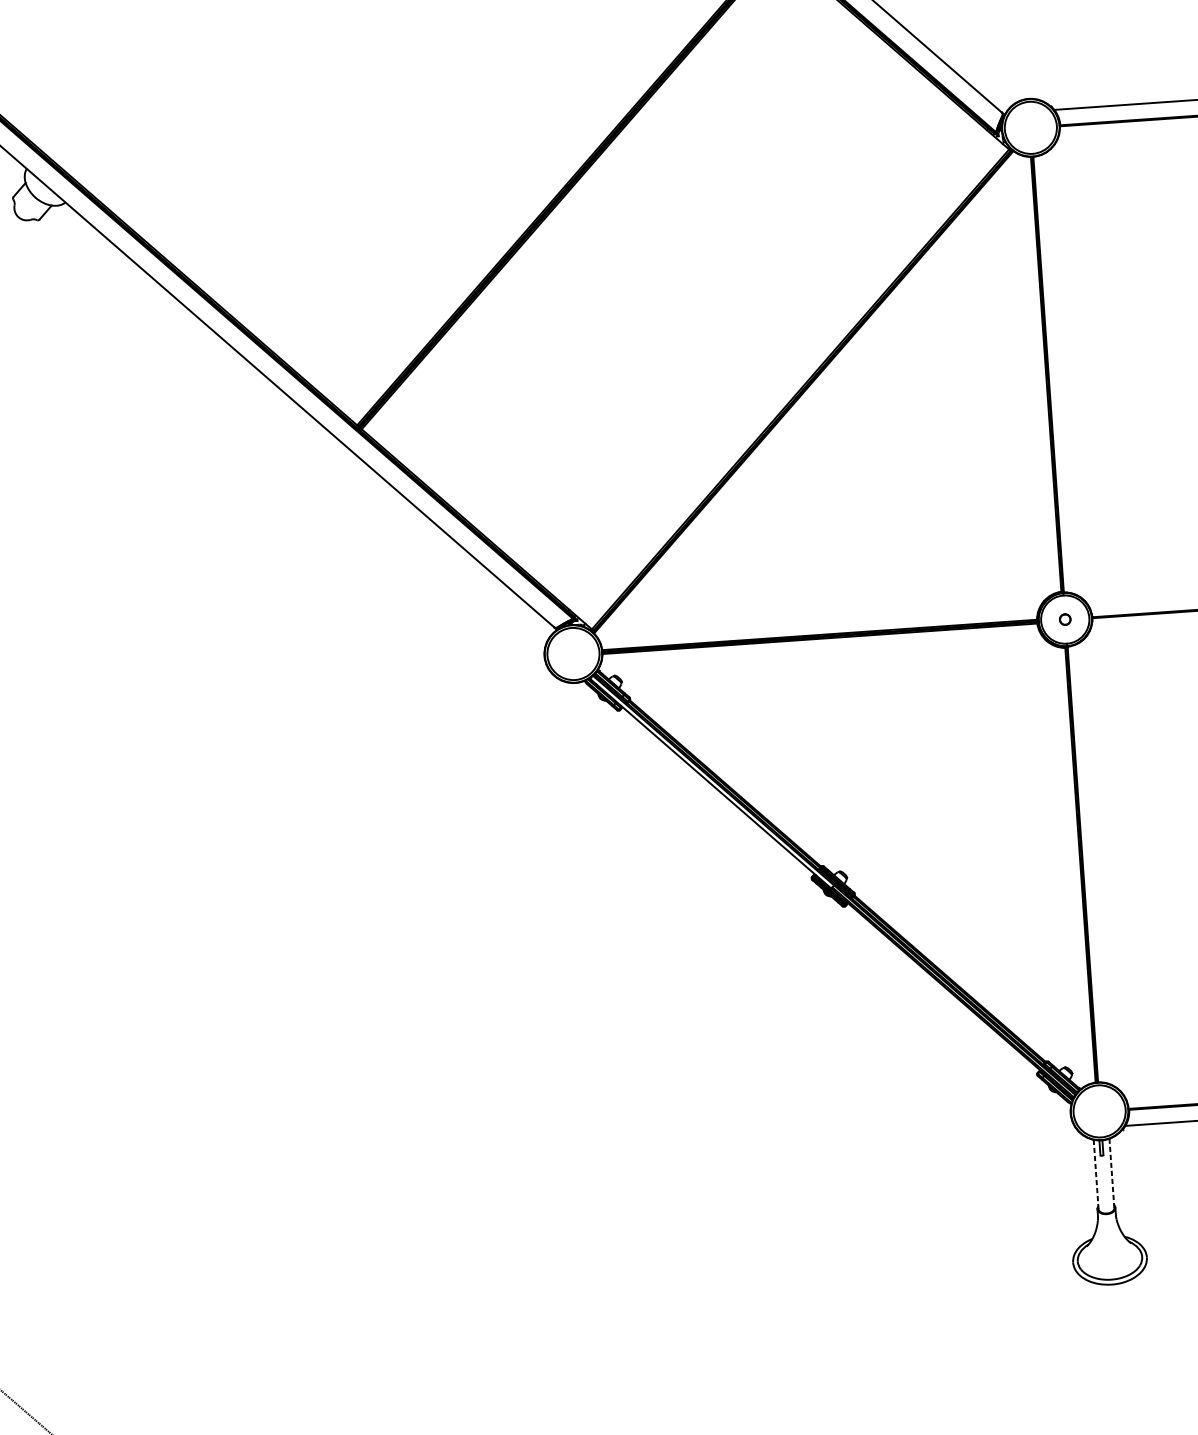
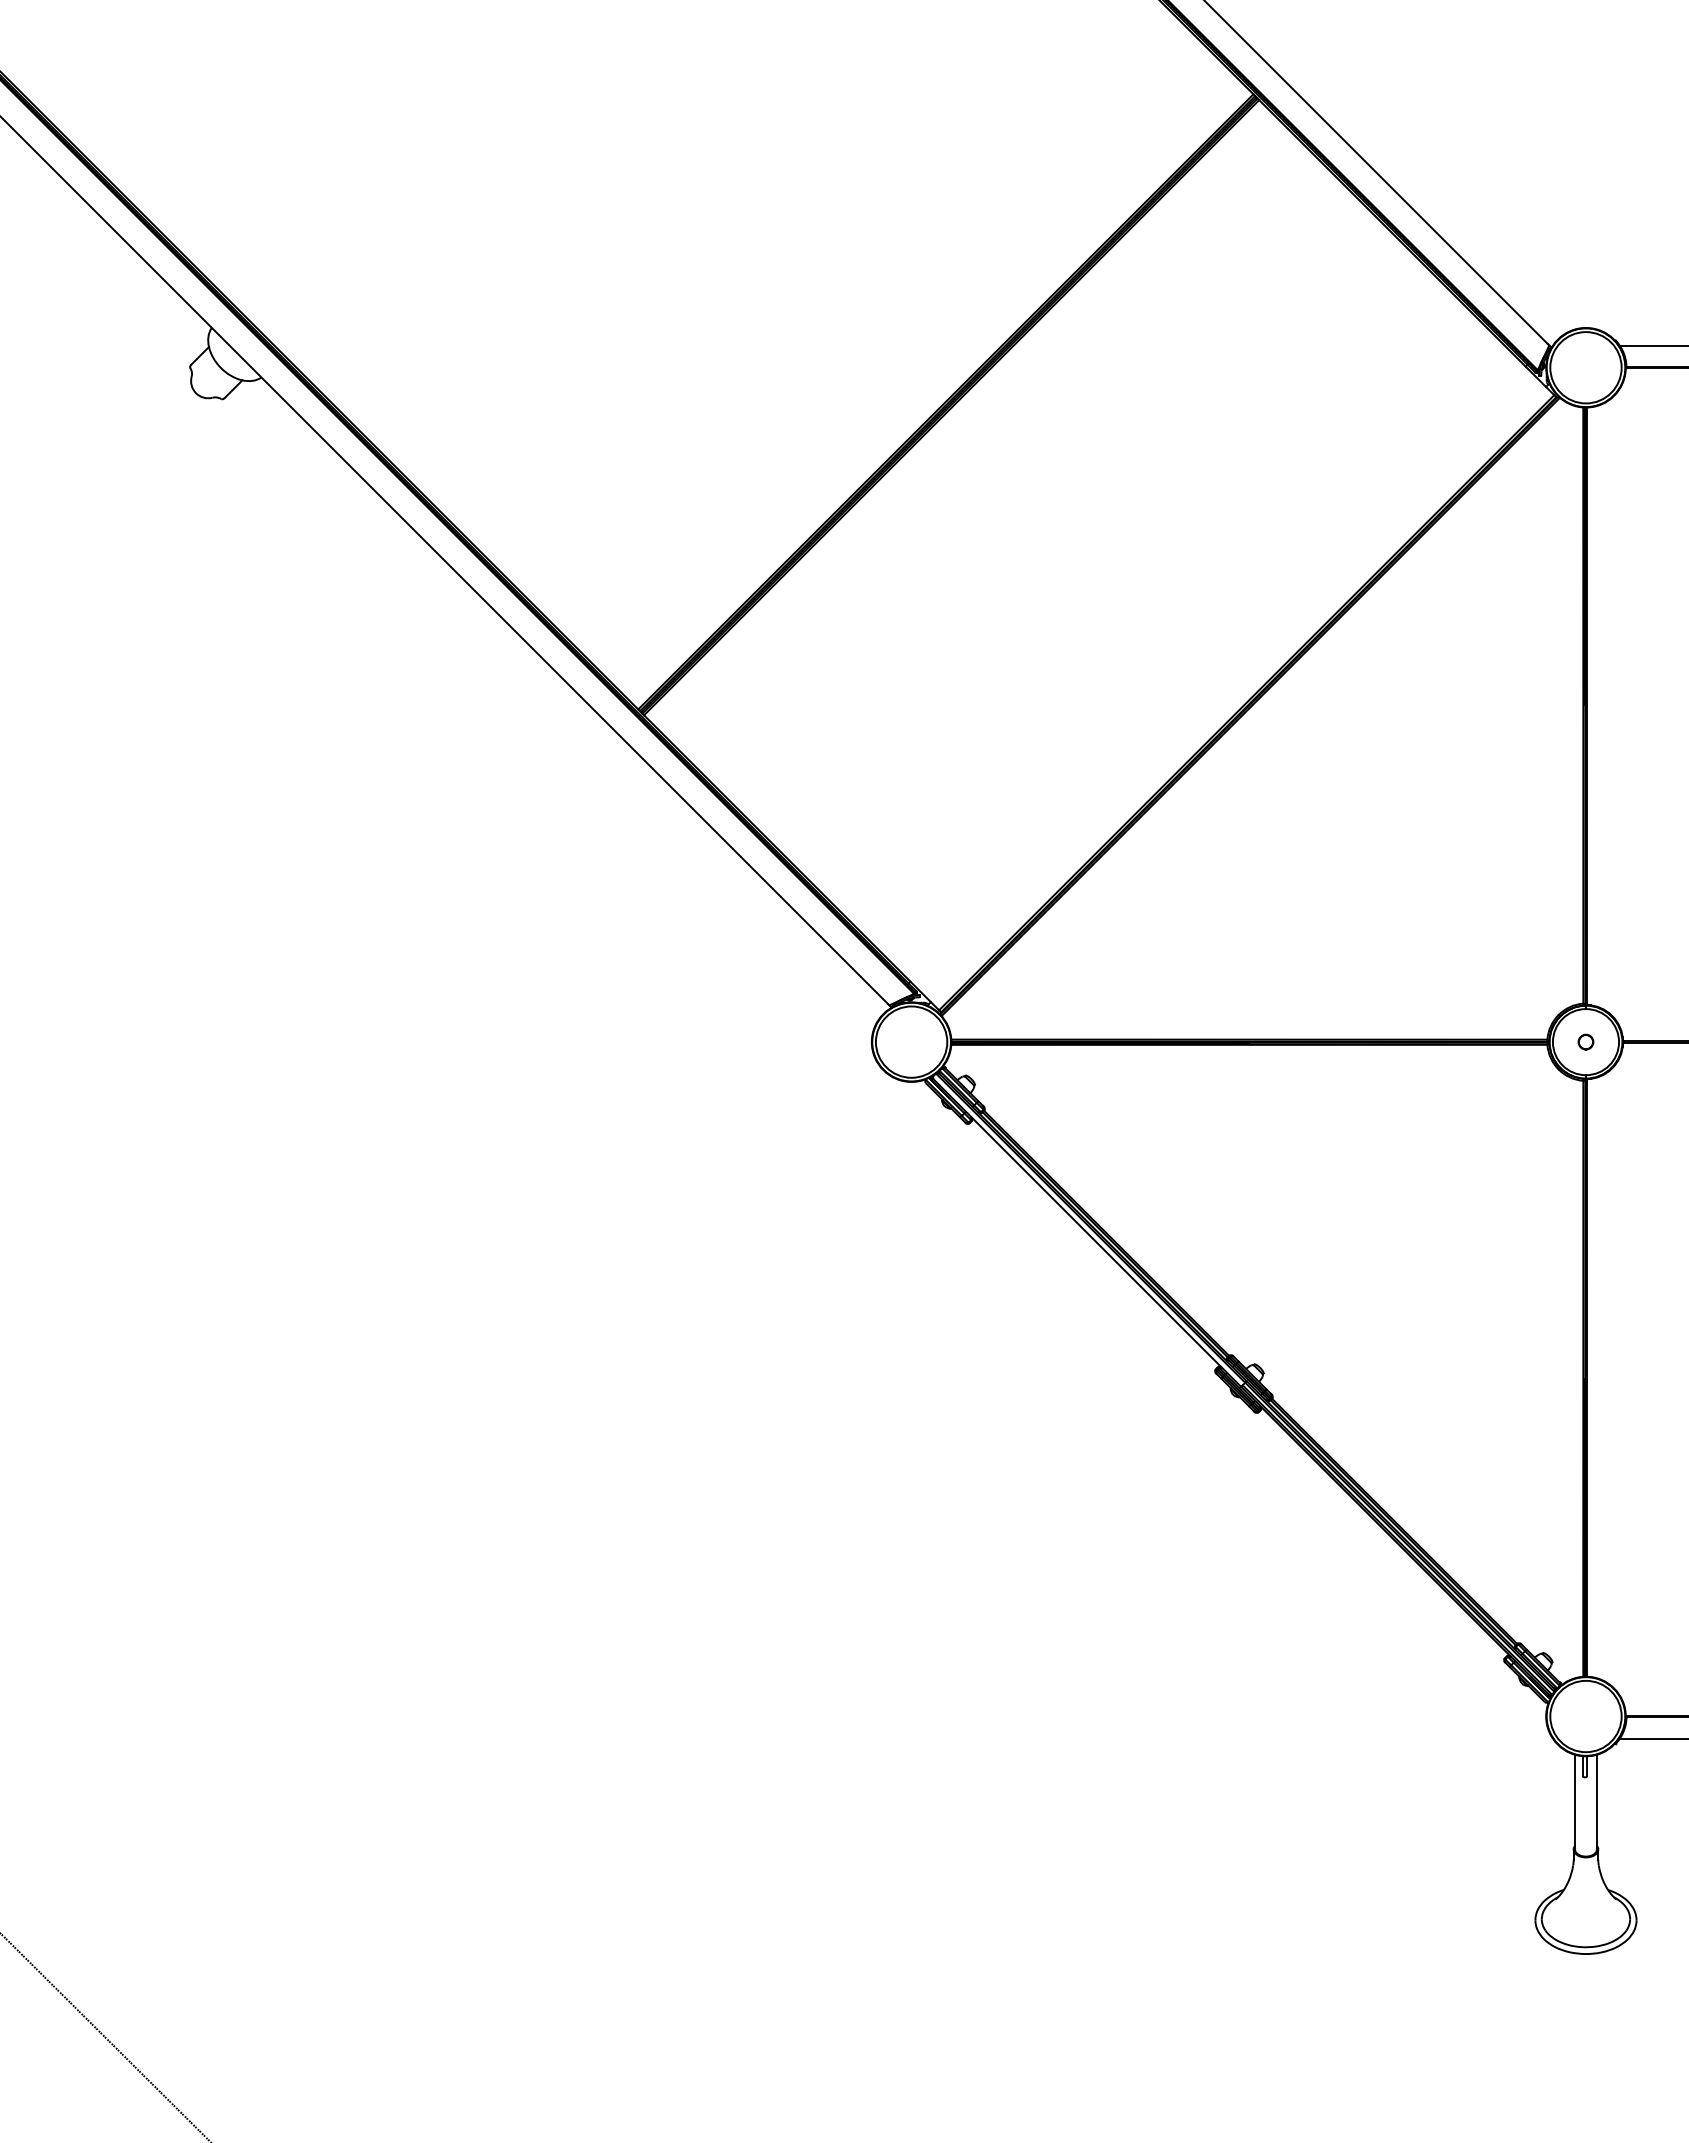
line: (1111, 1173) -> (1596, 1802), dashed -> solid
line: (1096, 1174) -> (1575, 1802), dashed -> solid

